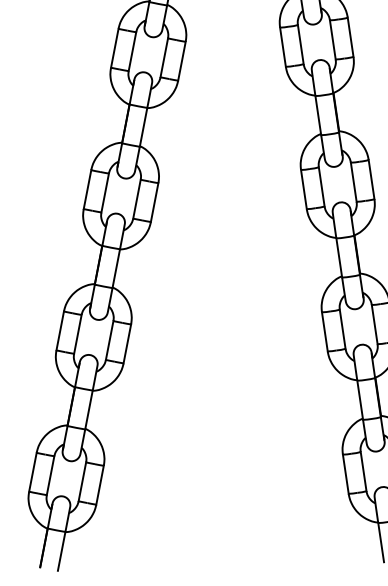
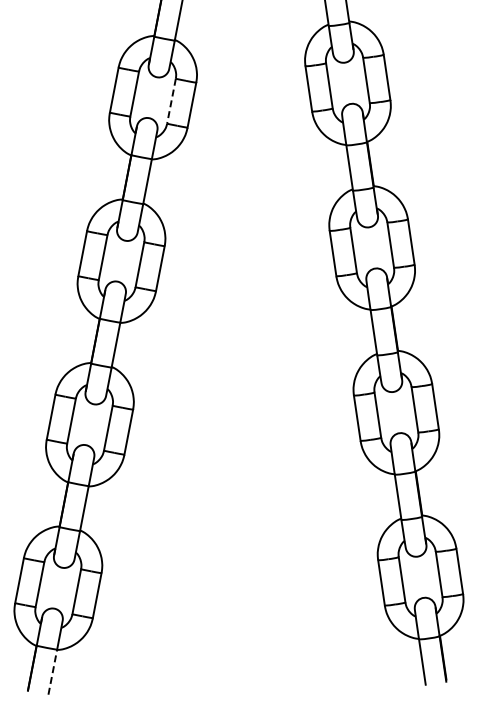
line: (164, 58) -> (171, 101), solid -> dashed
line: (61, 551) -> (52, 672), solid -> dashed

